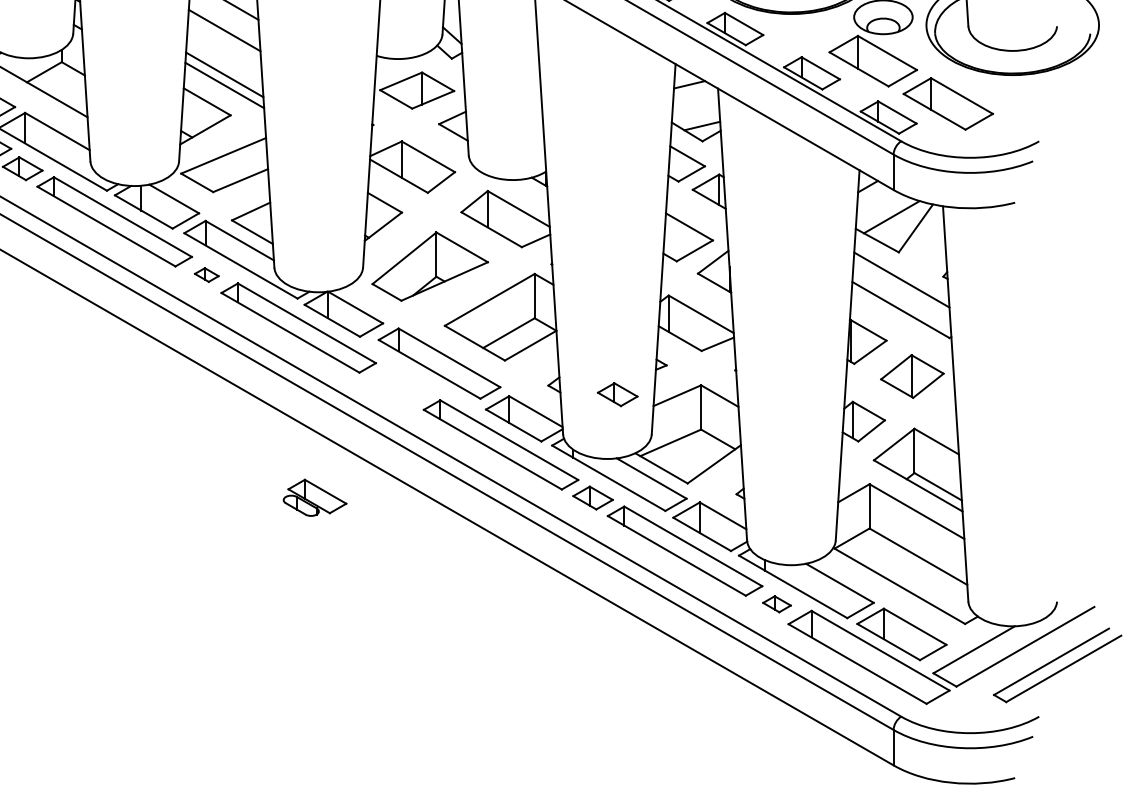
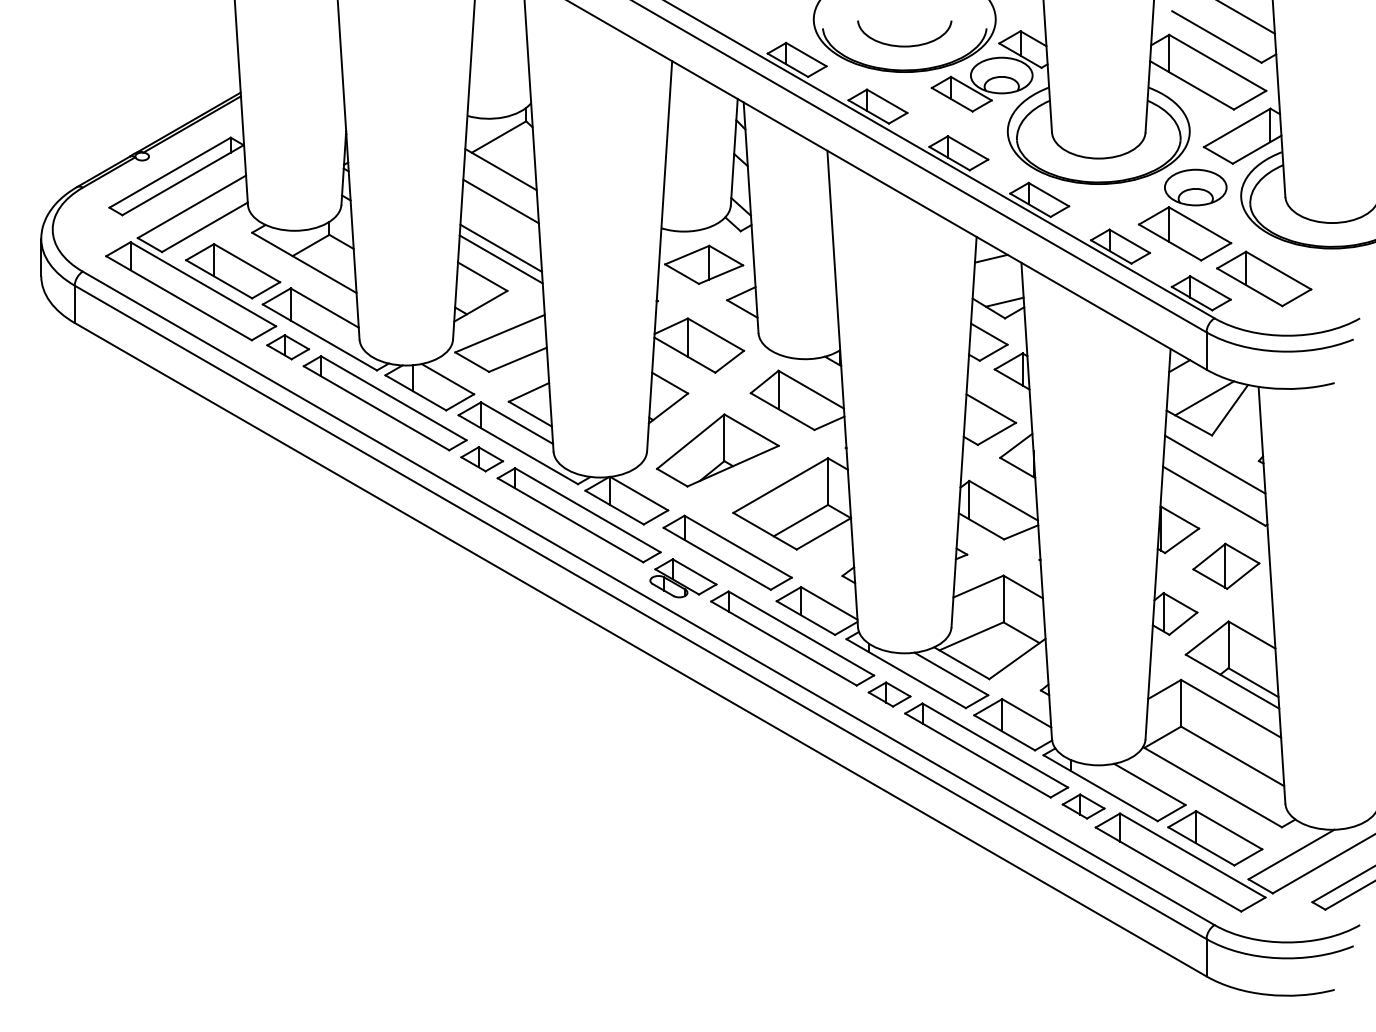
part: (207, 275) -> (482, 459), size x1.67
part: (617, 394) -> (915, 585), removed
part: (315, 498) -> (683, 578), moved
part: (776, 604) -> (1083, 806), size x1.43

